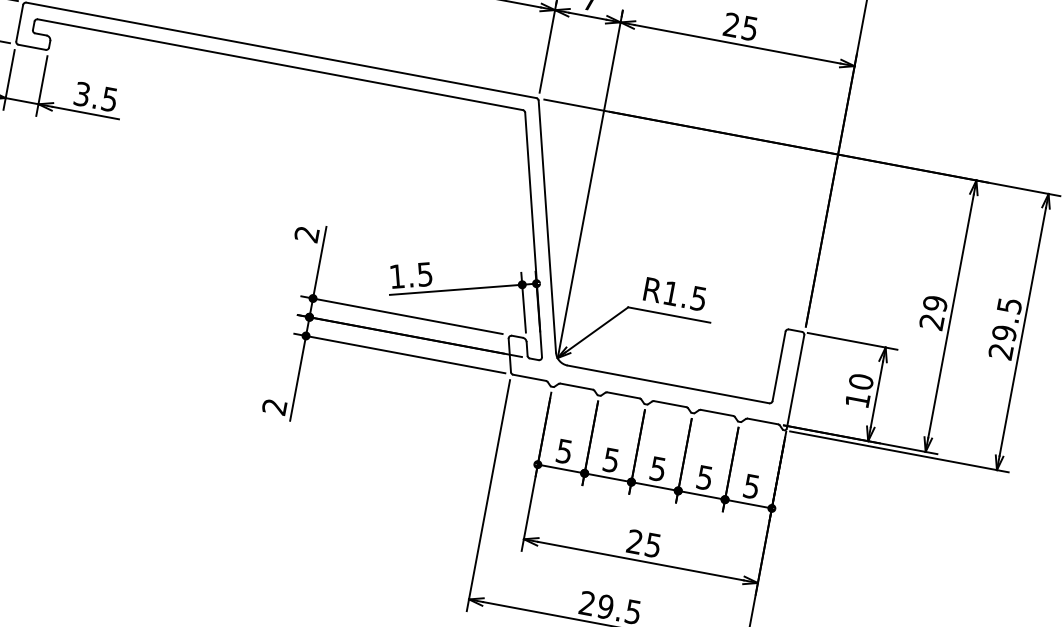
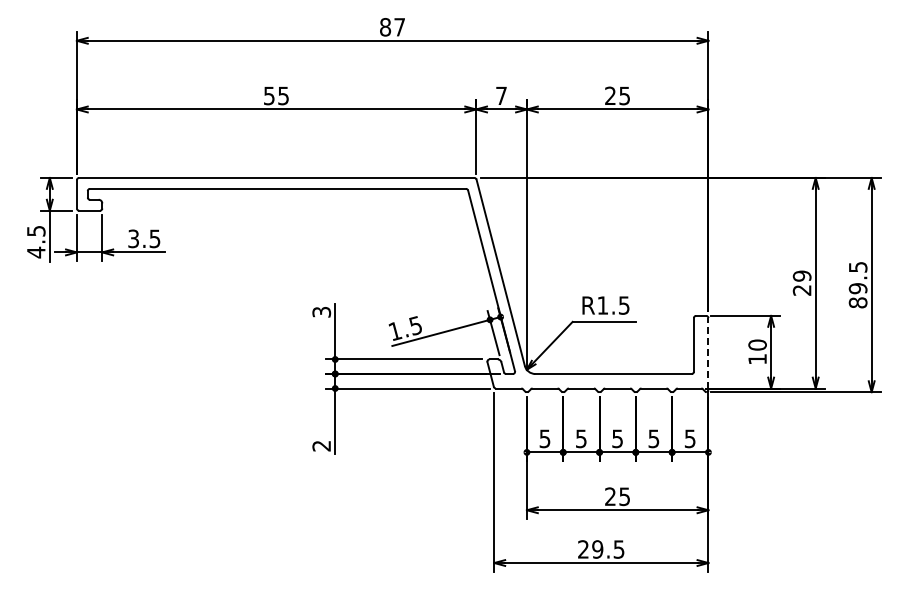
text: (306, 234) -> (321, 312), 2 -> 3
text: (1000, 351) -> (857, 302), 29.5 -> 89.5
line: (796, 379) -> (708, 352), solid -> dashed

